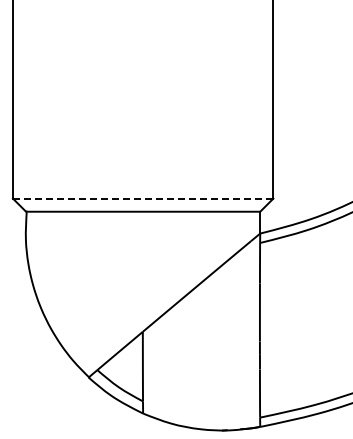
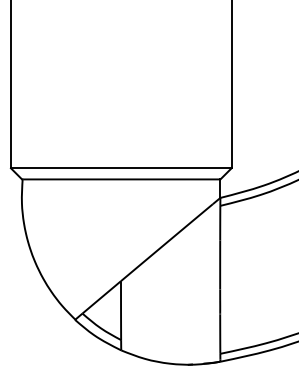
line: (143, 198) -> (121, 168), dashed -> solid

